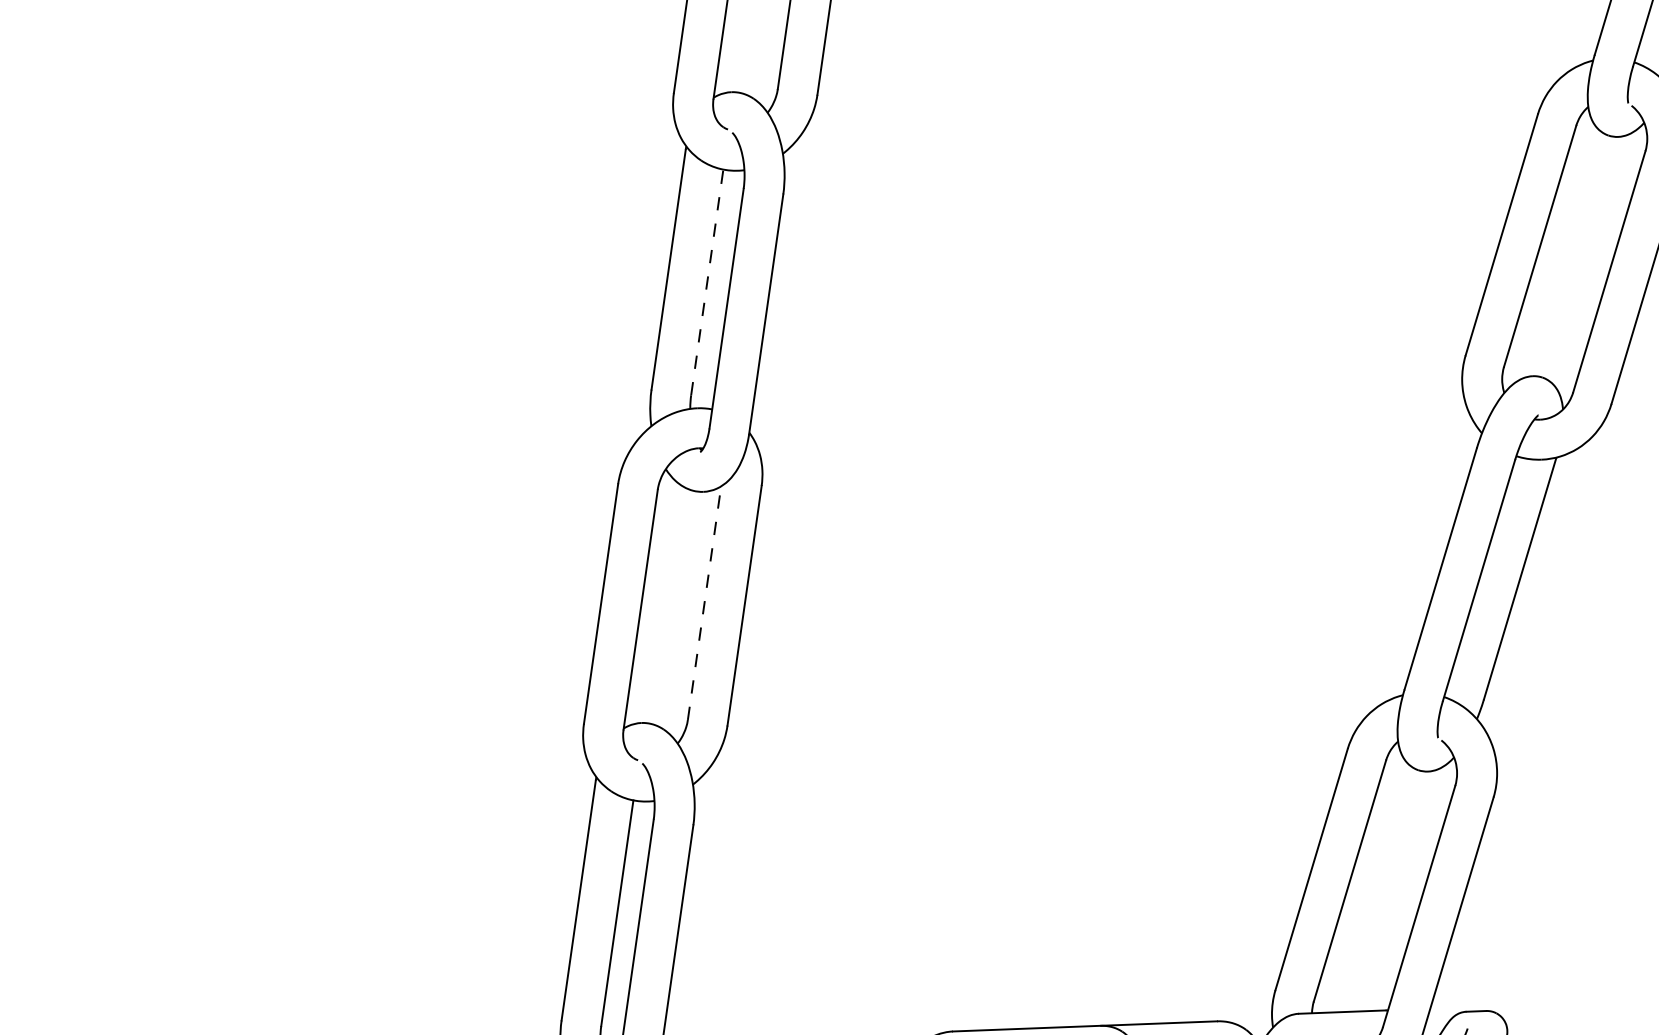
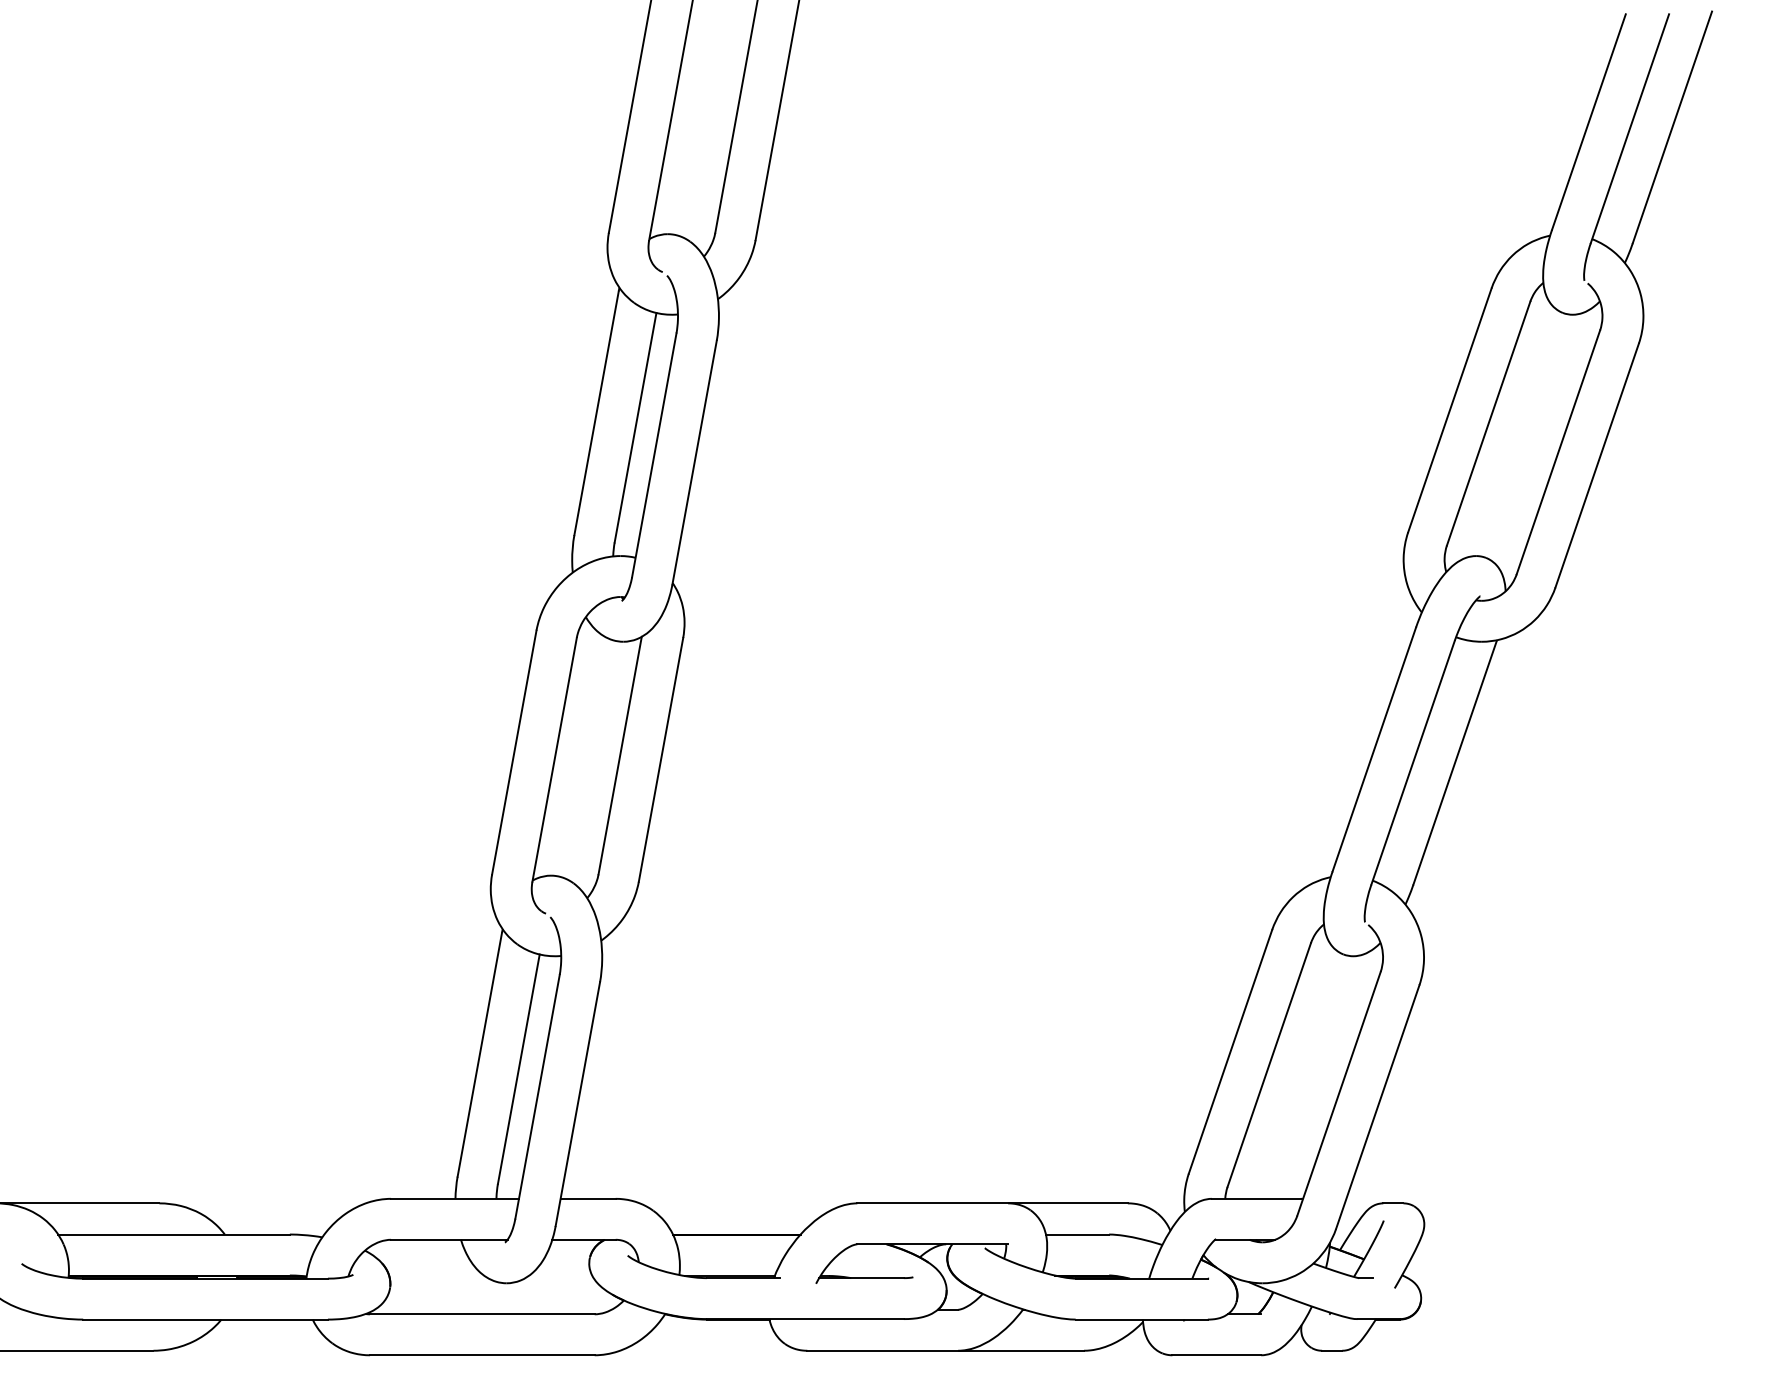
line: (707, 282) -> (635, 427), dashed -> solid
line: (704, 603) -> (620, 755), dashed -> solid

